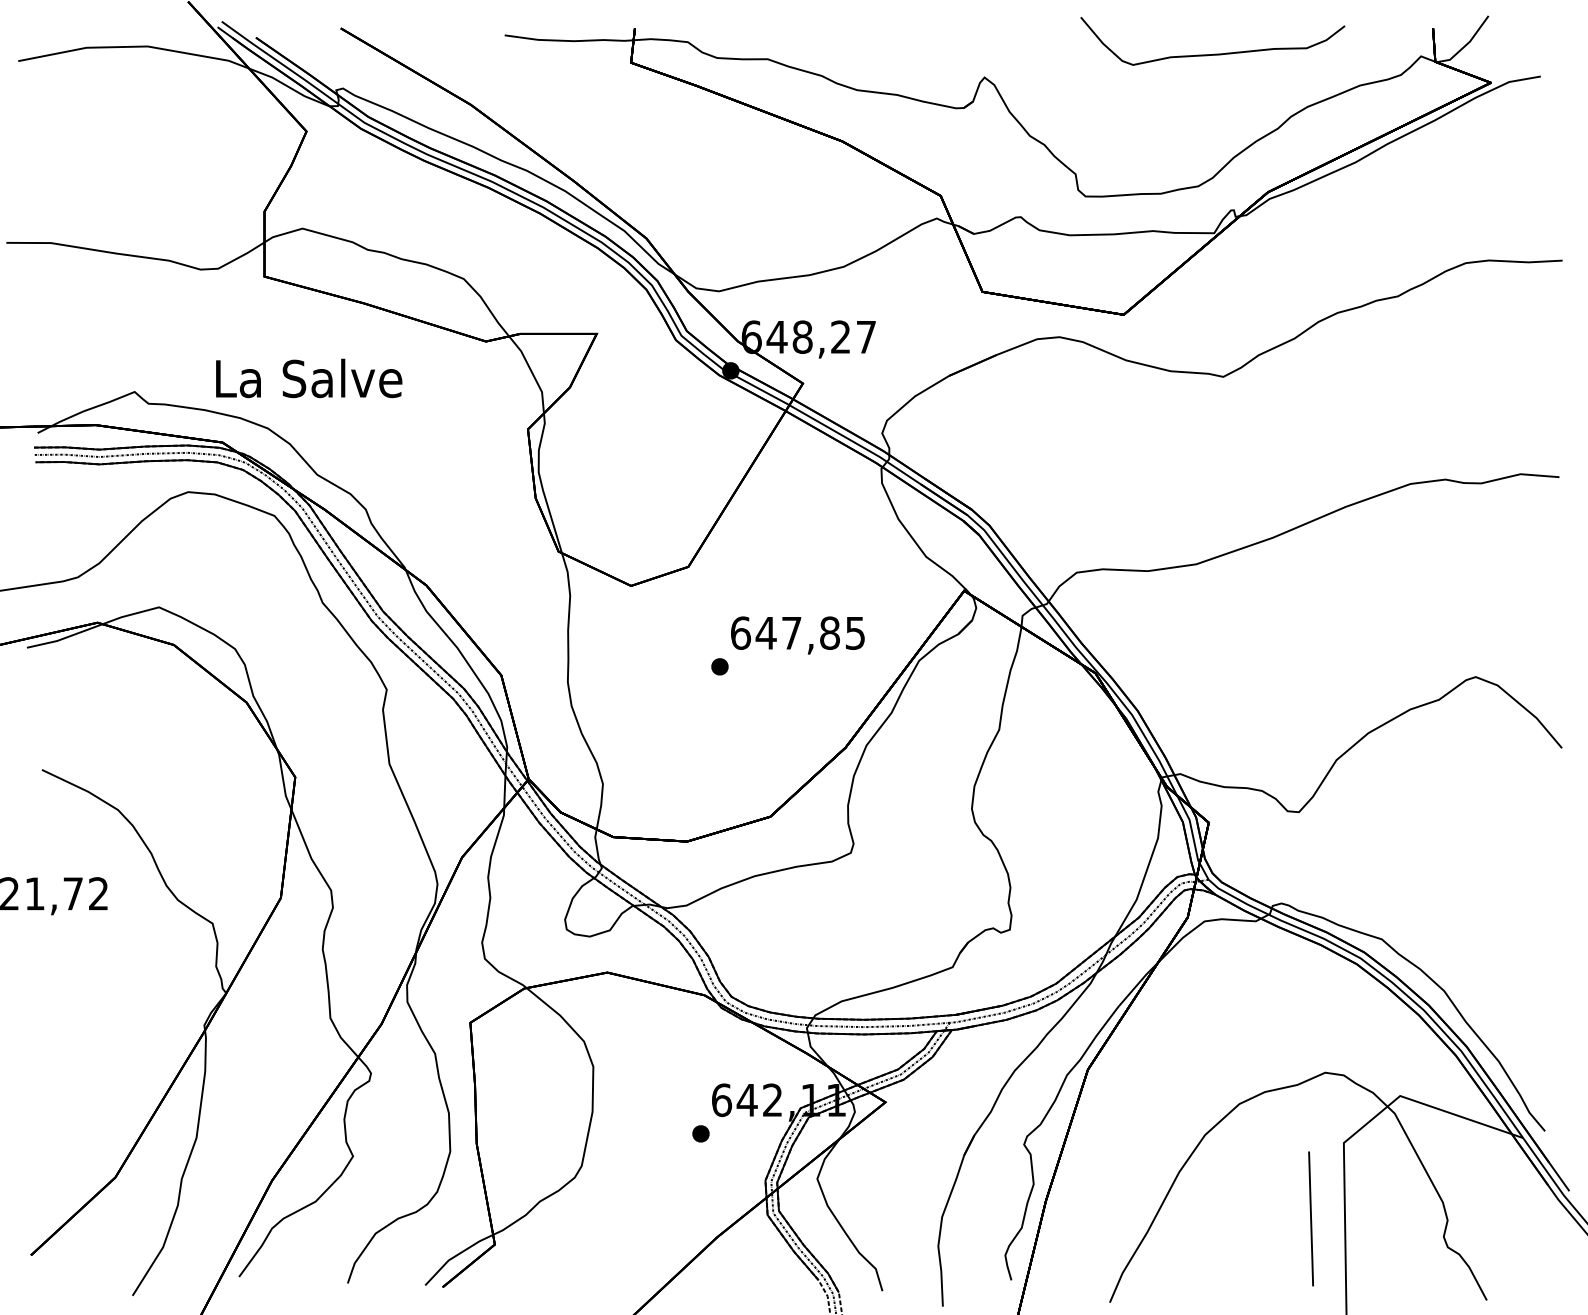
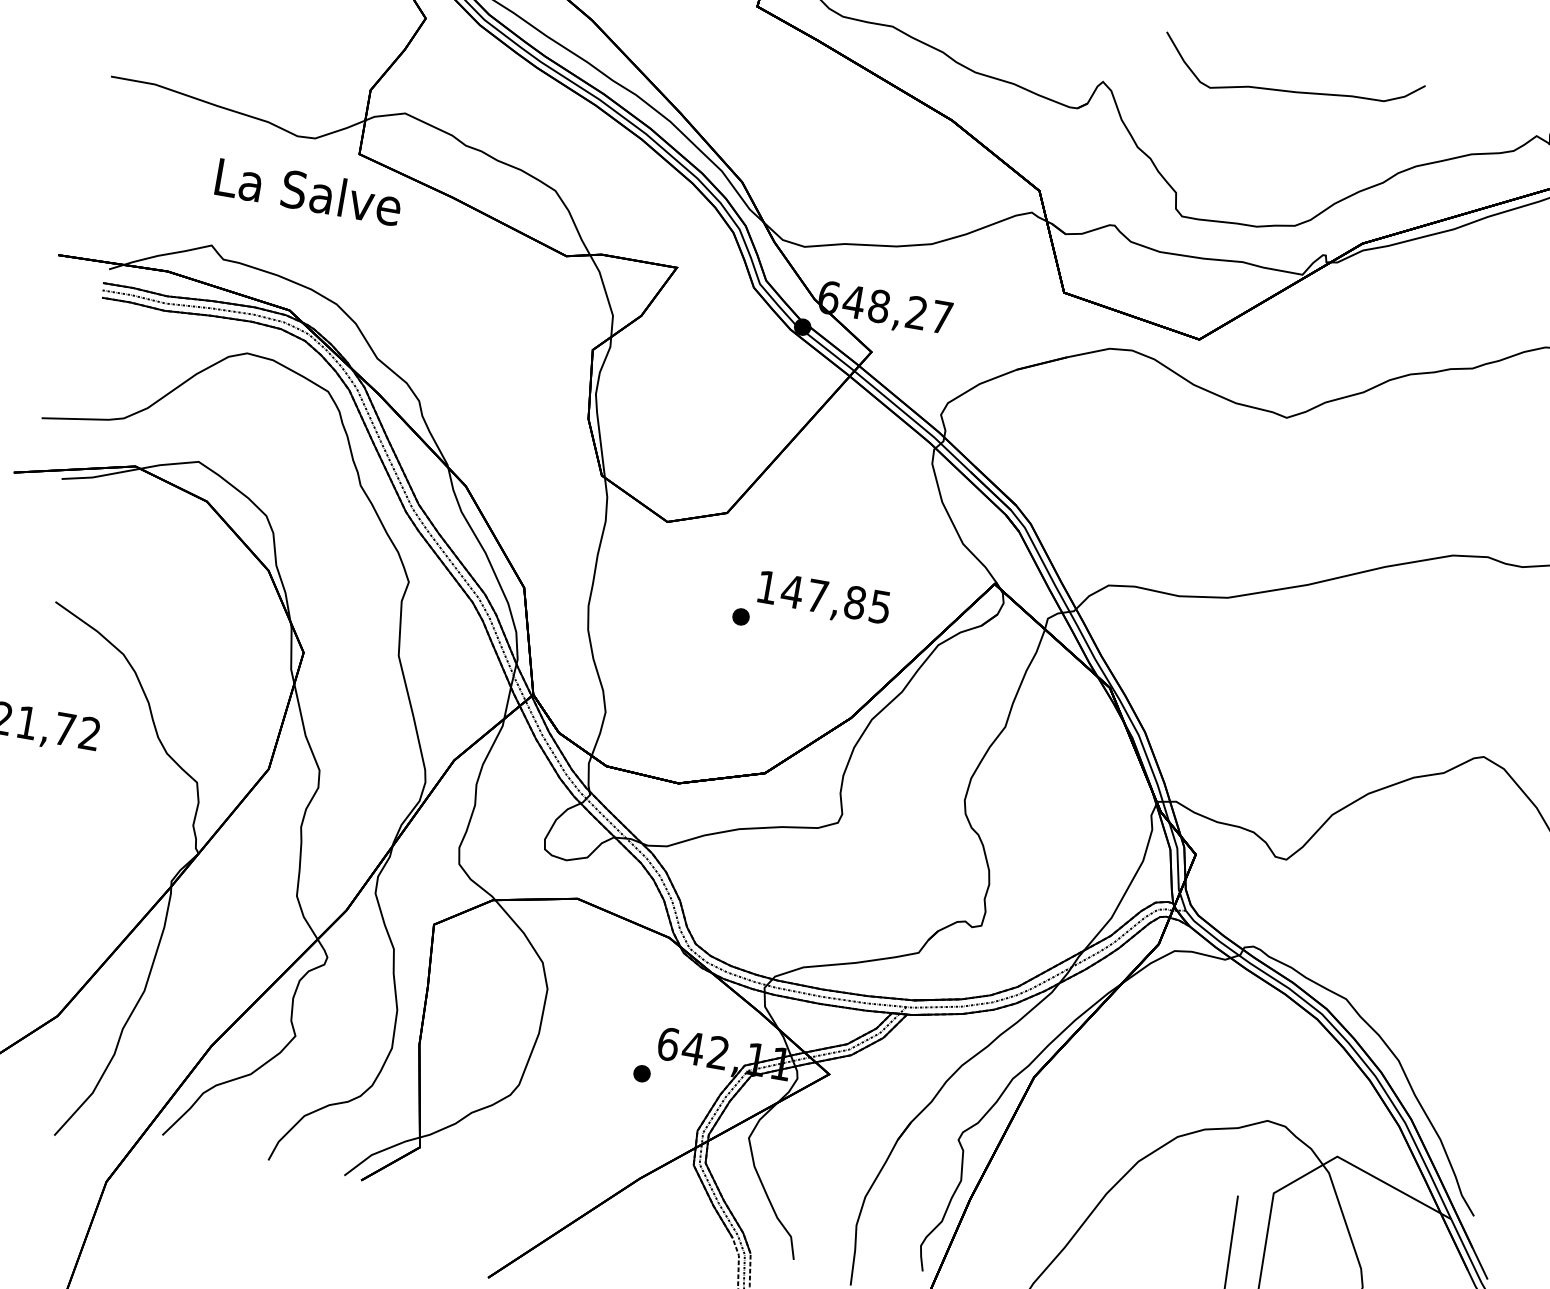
part: (1214, 53) -> (1292, 90), moved
text: (309, 378) -> (309, 192), moved
text: (740, 632) -> (767, 586), 647,85 -> 147,85

